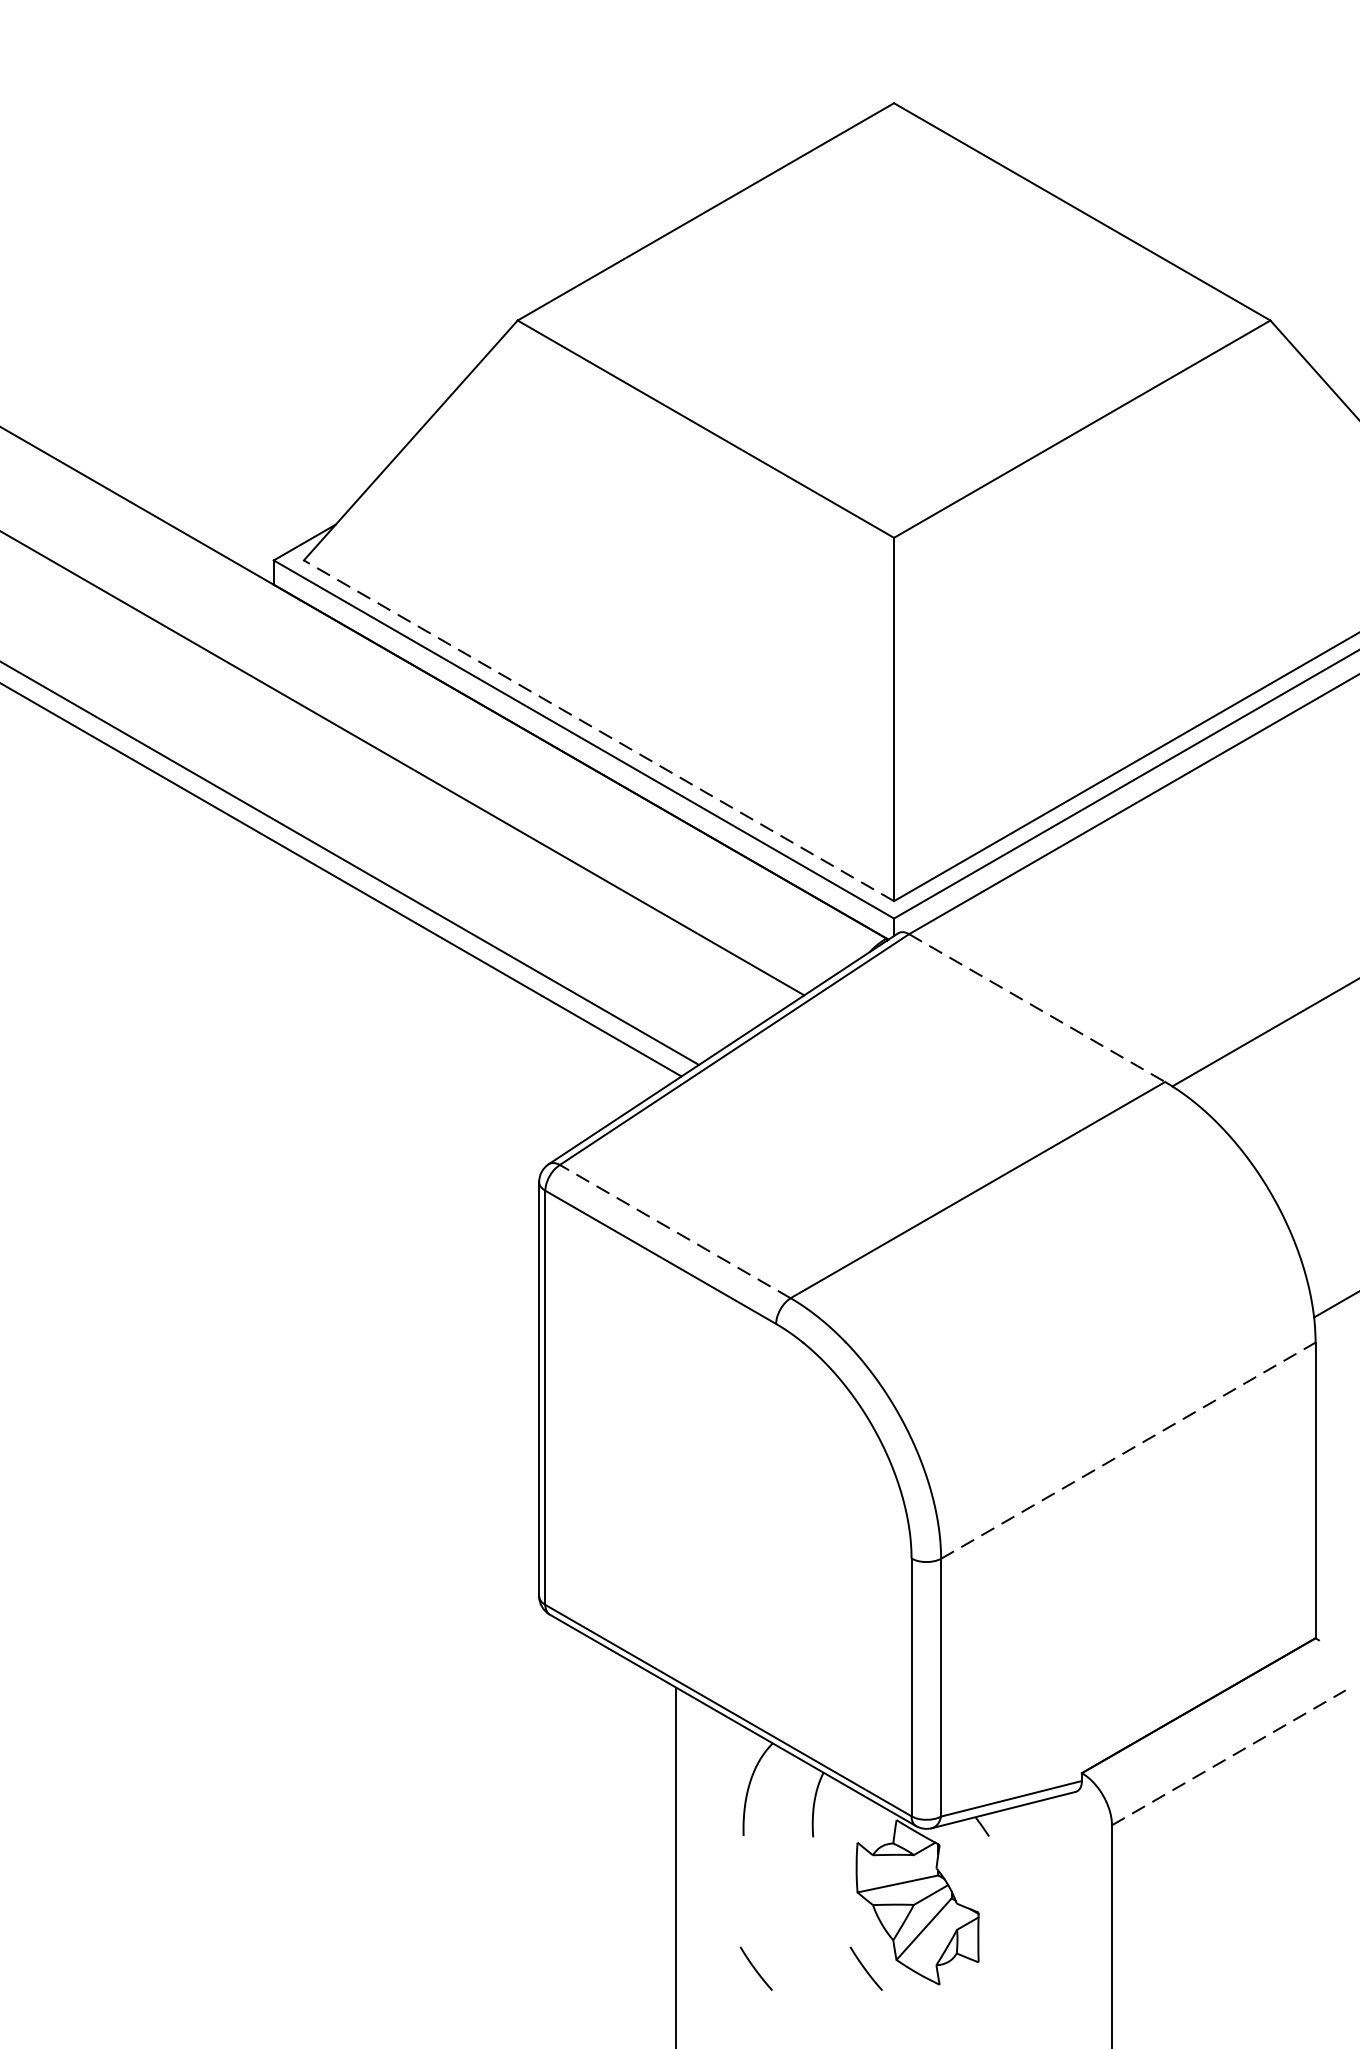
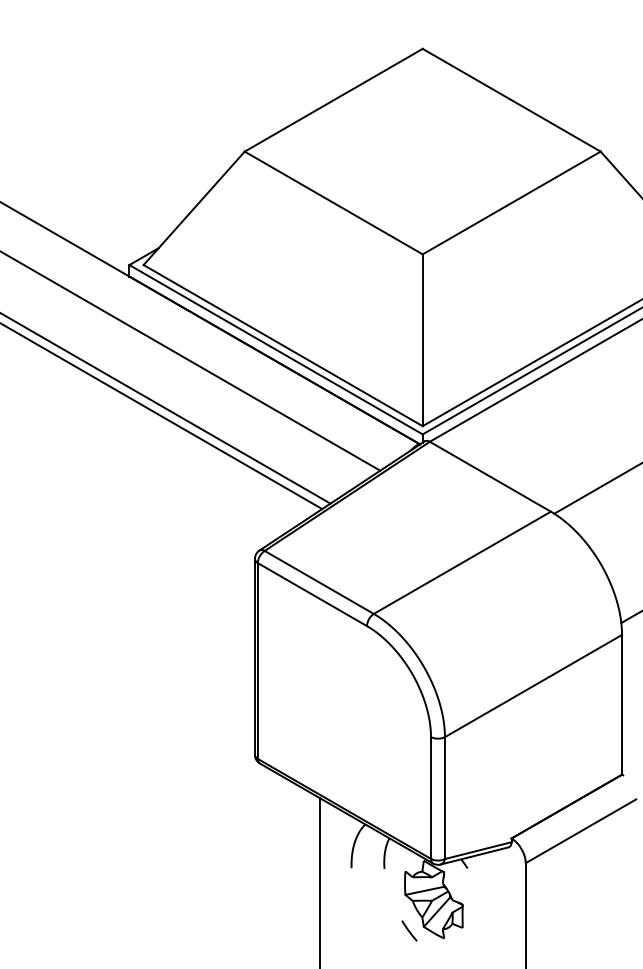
line: (597, 730) -> (282, 345), dashed -> solid
line: (1037, 1007) -> (490, 476), dashed -> solid
line: (675, 1231) -> (319, 582), dashed -> solid
line: (1128, 1449) -> (533, 685), dashed -> solid
line: (1229, 1758) -> (581, 831), dashed -> solid
line: (756, 1967) -> (357, 930), removed

